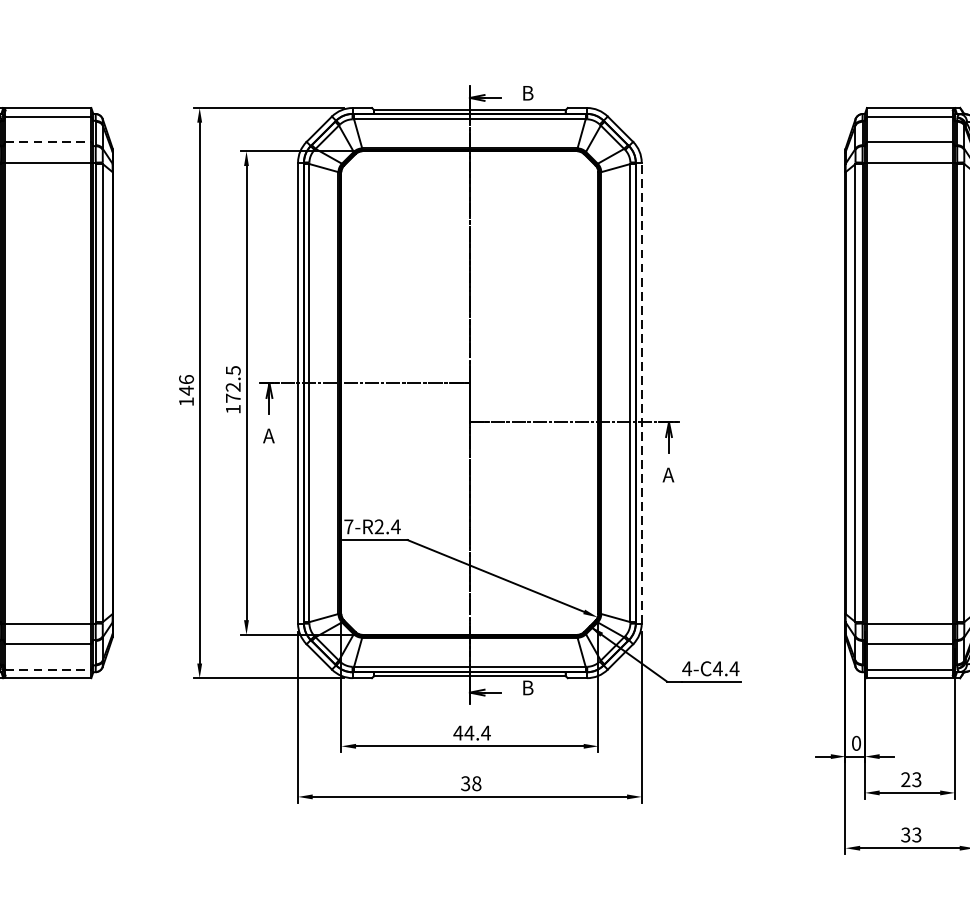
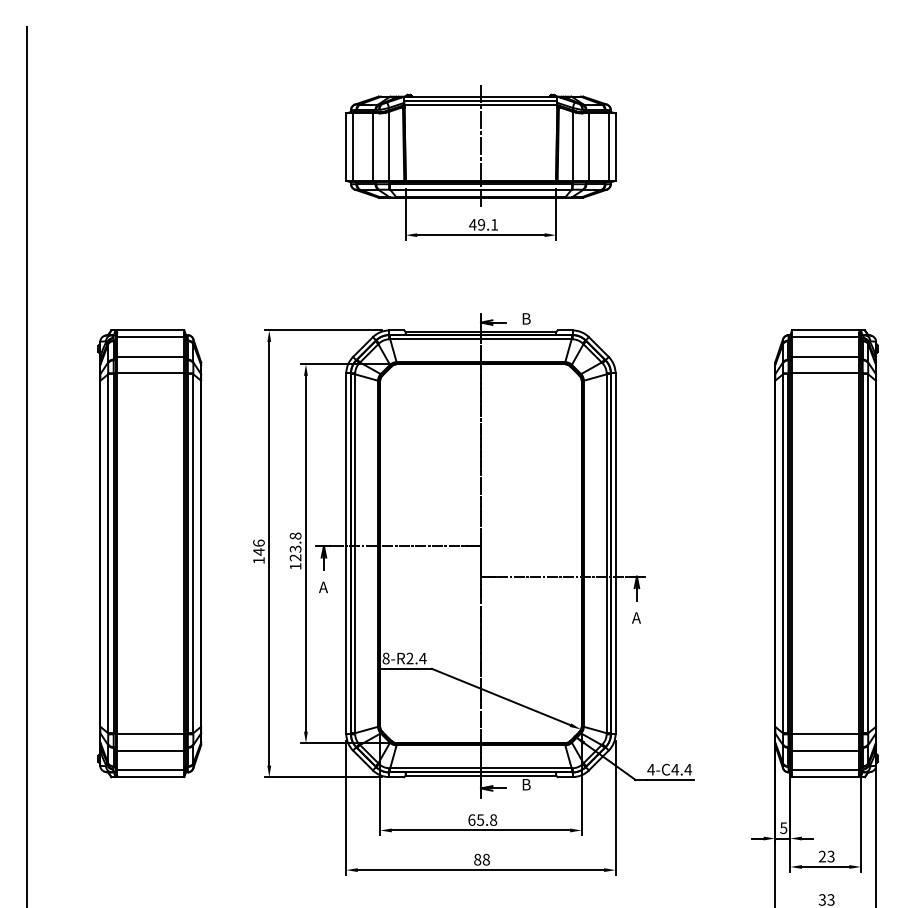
line: (48, 142) -> (150, 357), dashed -> solid
text: (233, 383) -> (295, 546), 172.5 -> 123.8
line: (641, 392) -> (615, 553), dashed -> solid
text: (348, 526) -> (385, 658), 7-R2.4 -> 8-R2.4
line: (48, 669) -> (150, 770), dashed -> solid
text: (471, 732) -> (482, 819), 44.4 -> 65.8
text: (856, 742) -> (783, 827), 0 -> 5
text: (465, 783) -> (477, 859), 38 -> 88

